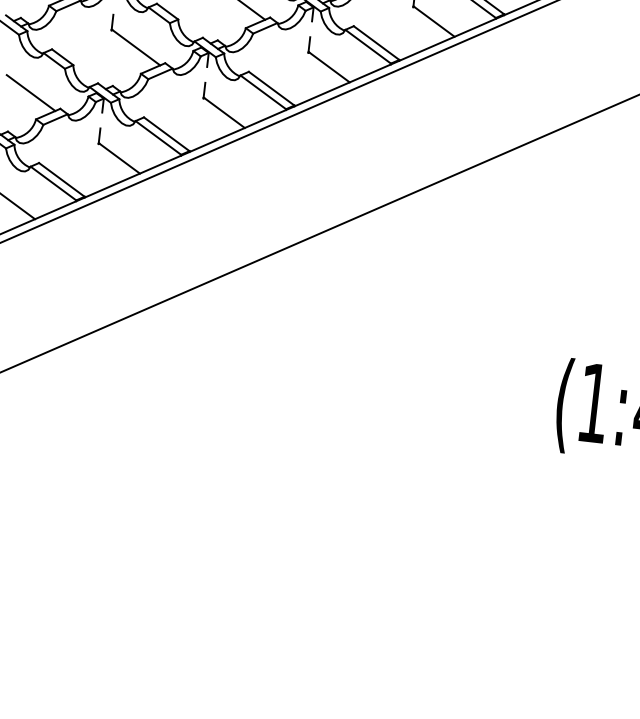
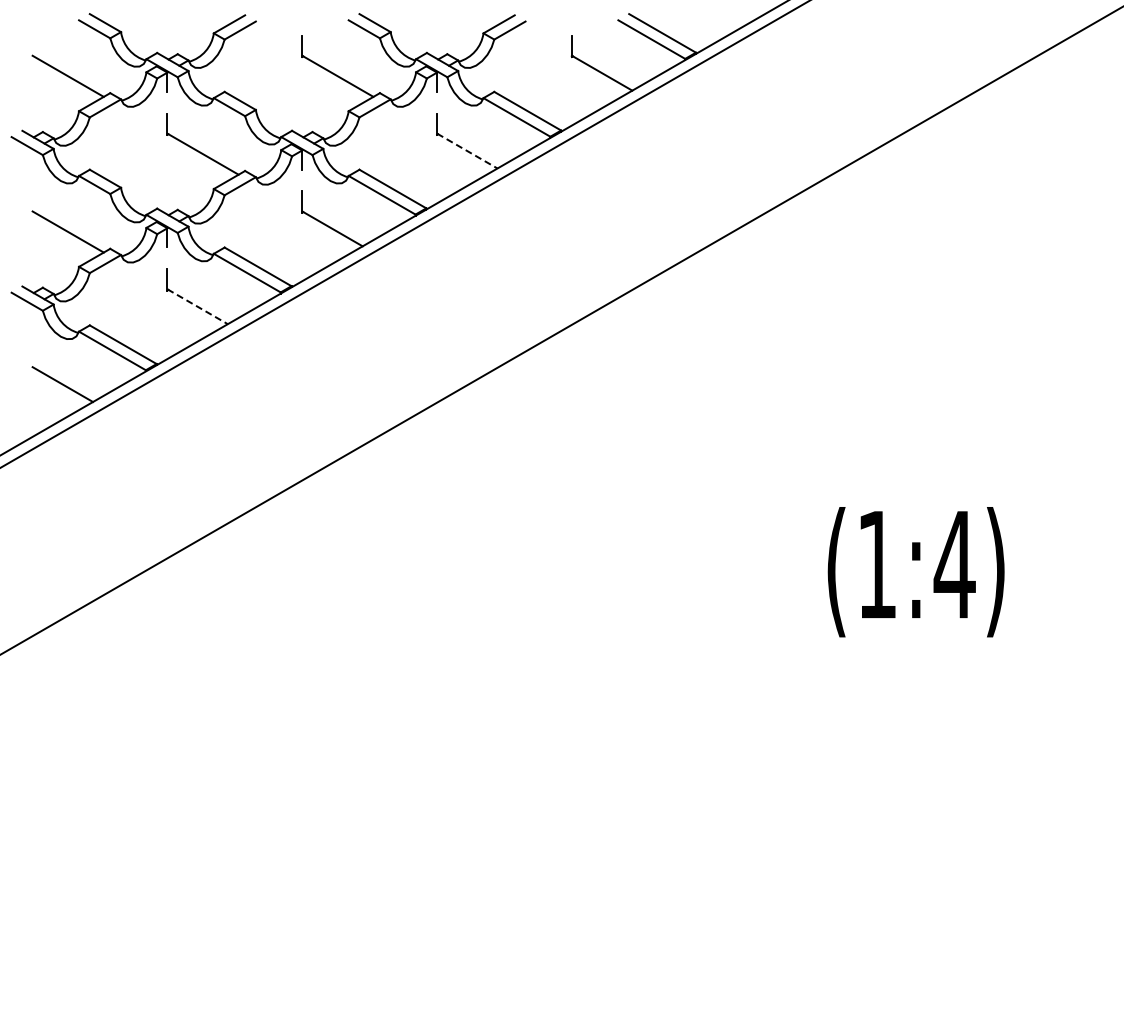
line: (329, 67) -> (467, 151), solid -> dashed
line: (119, 158) -> (197, 306), solid -> dashed

